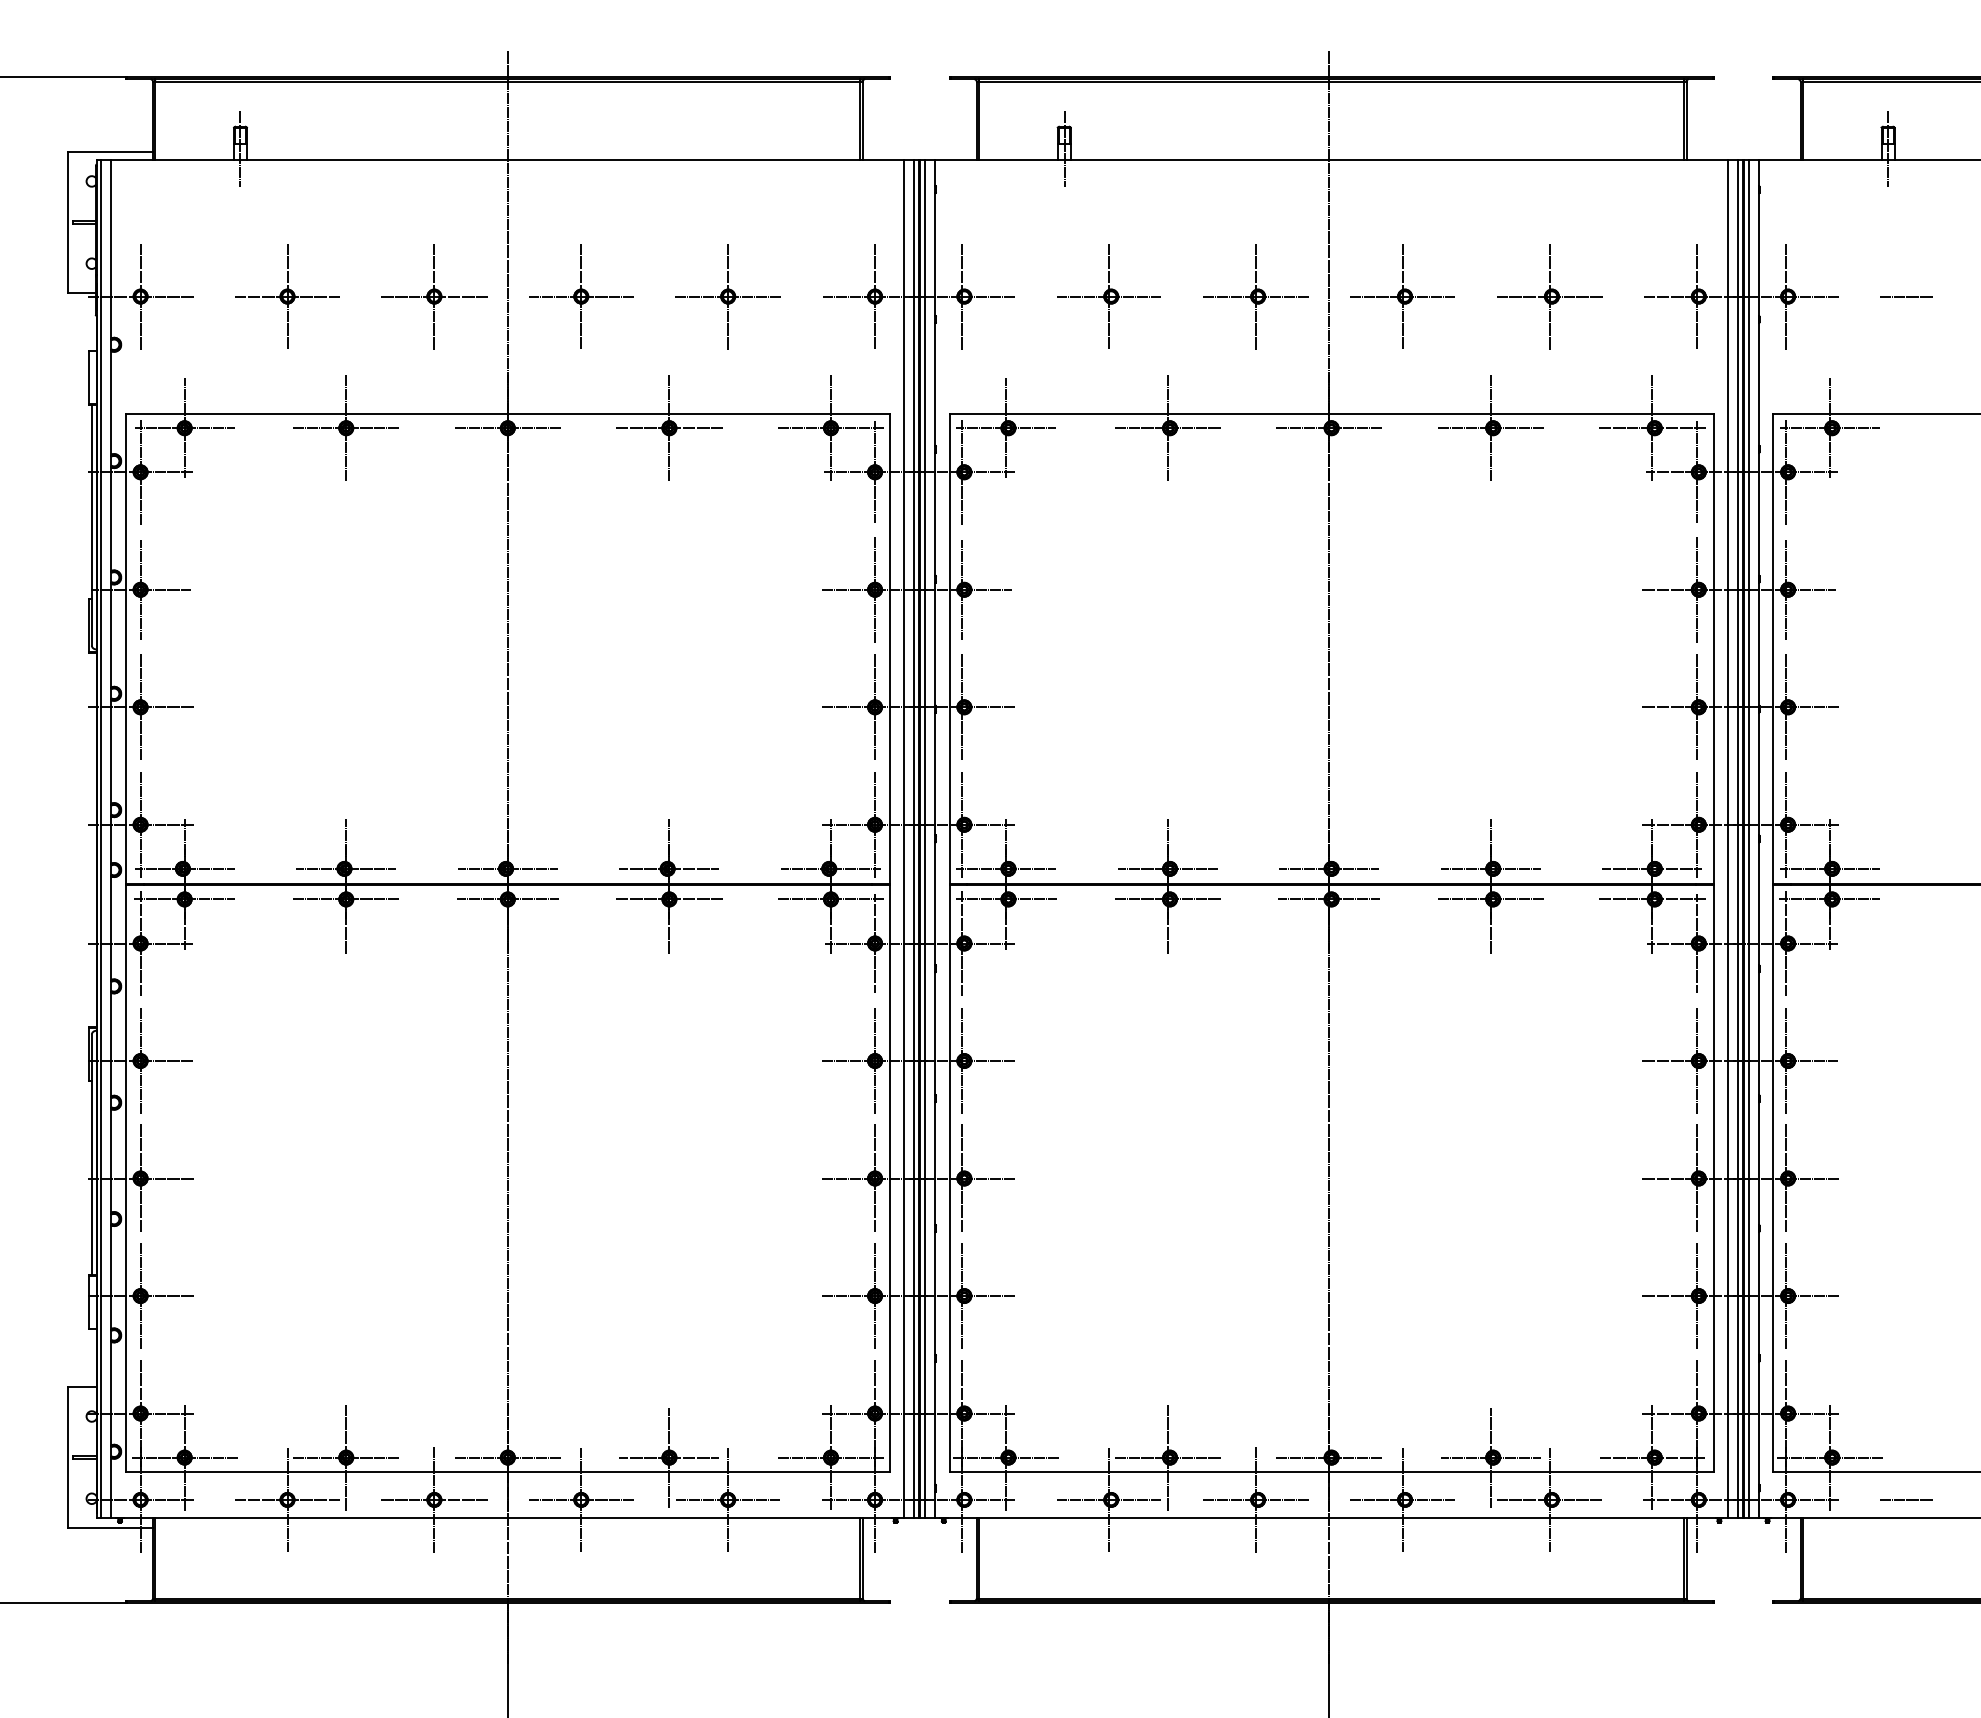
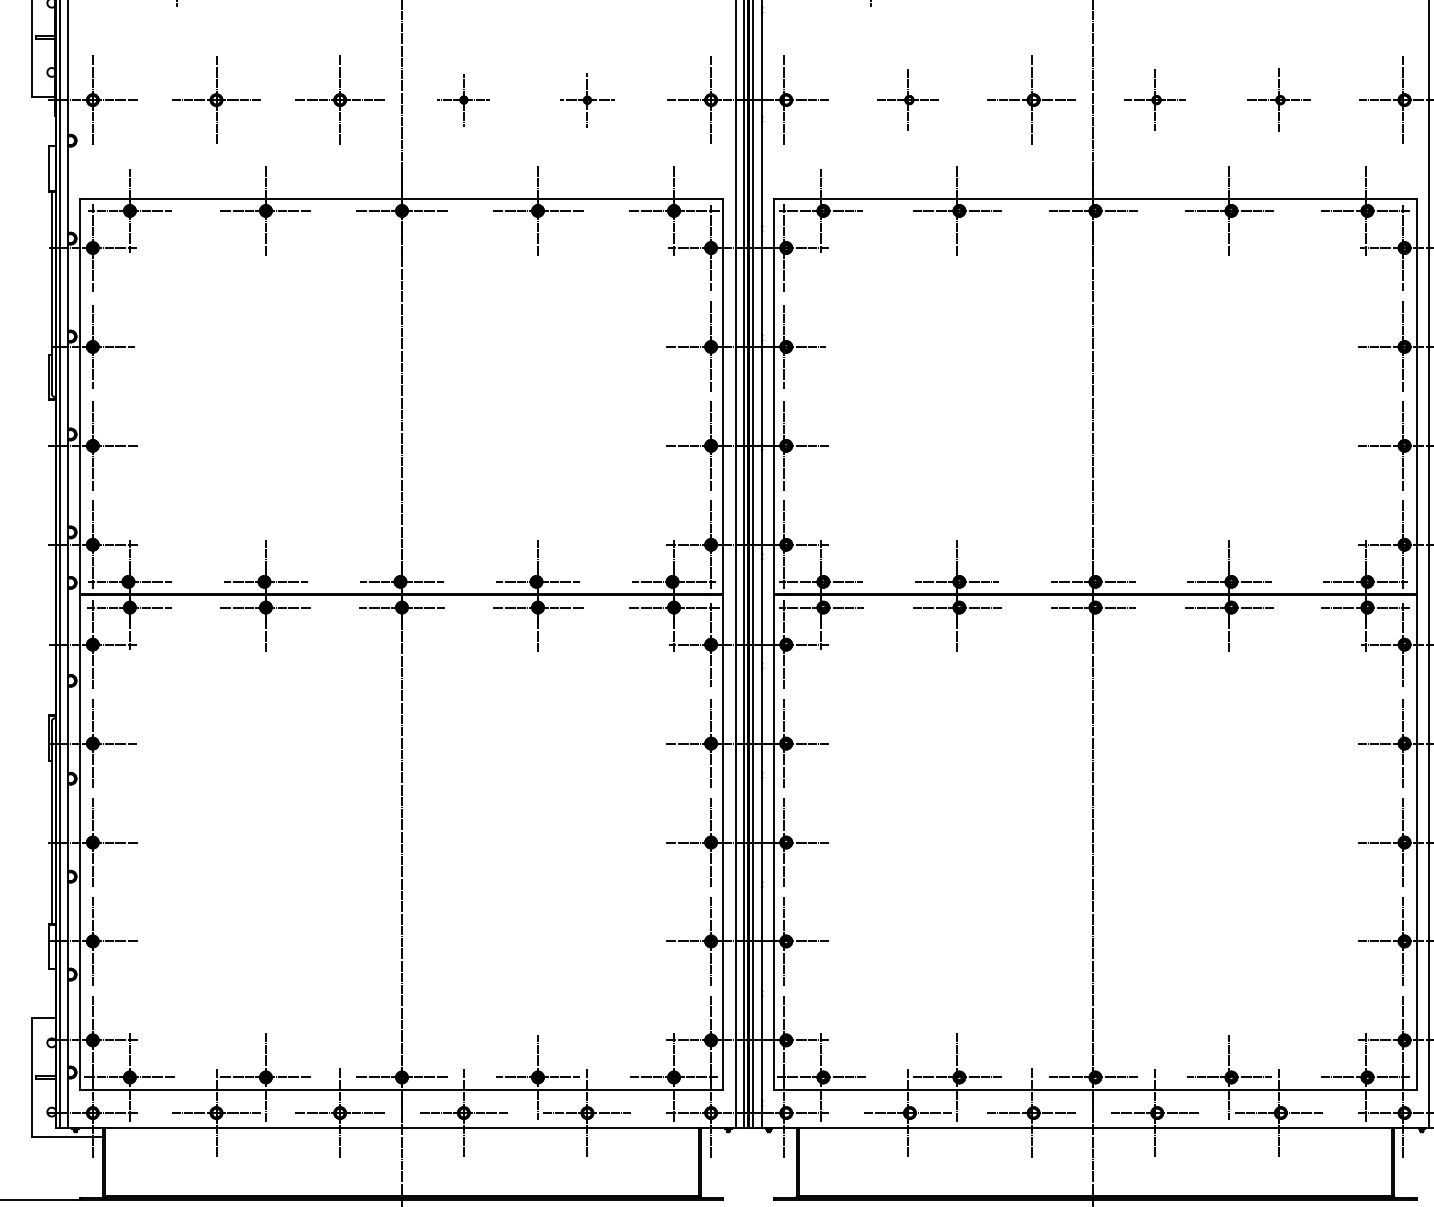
part: (581, 296) -> (463, 100), size x0.6
part: (727, 296) -> (586, 100), size x0.6
part: (1108, 296) -> (907, 100), size x0.7
part: (1402, 296) -> (1155, 100), size x0.7
part: (1549, 296) -> (1278, 100), size x0.7

